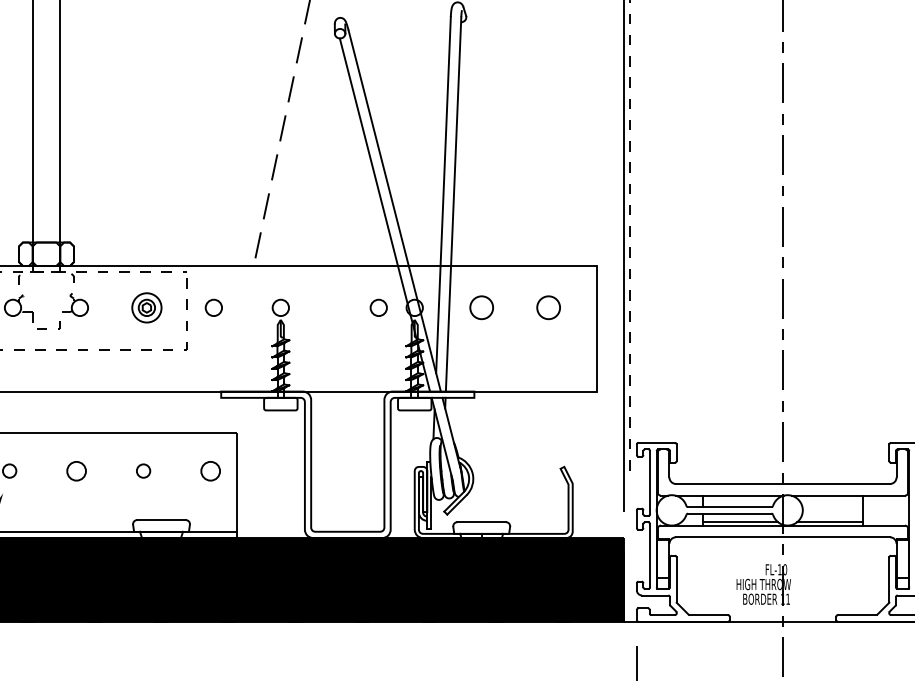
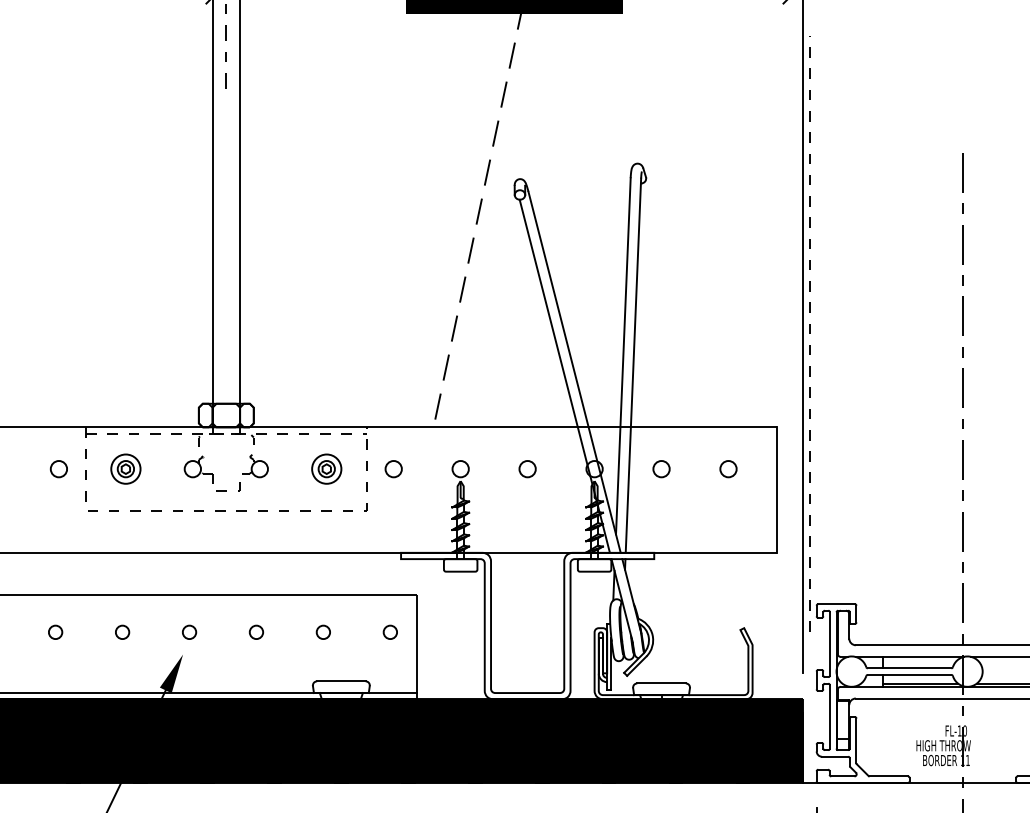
circle: (378, 308) -> (527, 469), moved
circle: (481, 308) -> (661, 469), size x0.71
circle: (548, 308) -> (728, 469), size x0.71
circle: (76, 470) -> (256, 631), size x0.71
circle: (209, 470) -> (389, 631), size x0.71

